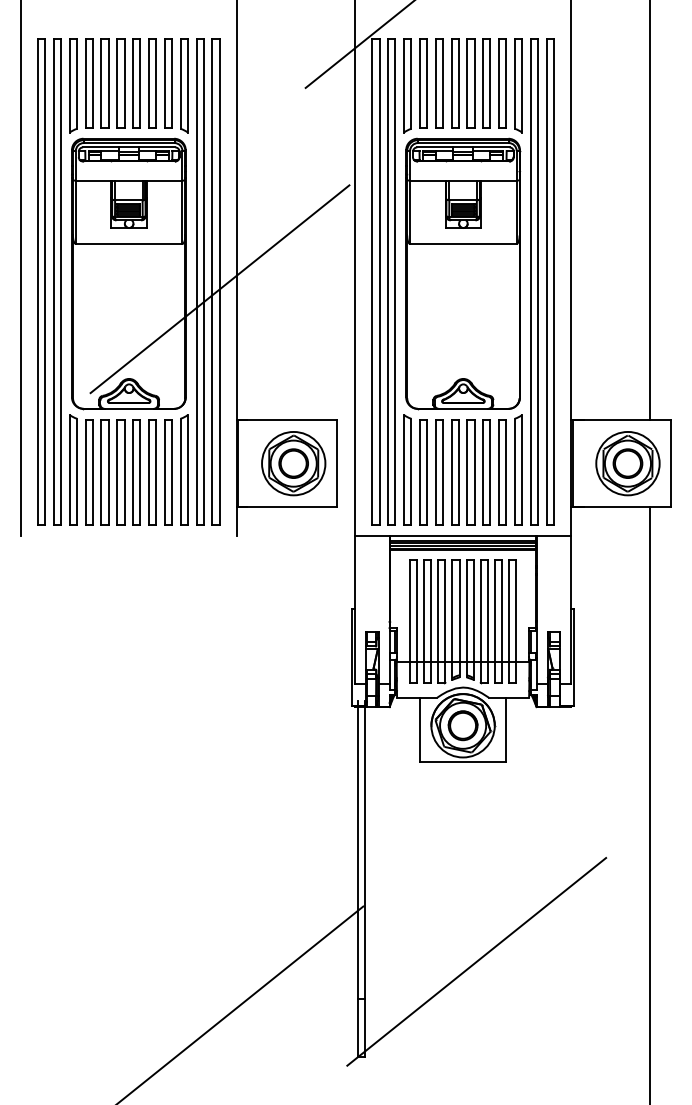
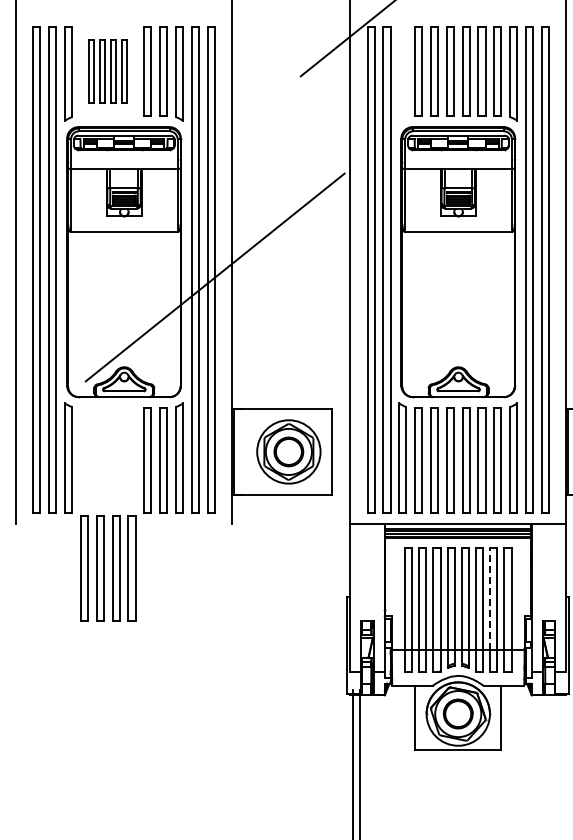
part: (112, 83) -> (107, 71), size x0.7
part: (407, 85) -> (402, 73), removed
part: (112, 472) -> (107, 568), moved
line: (494, 610) -> (489, 598), solid -> dashed

